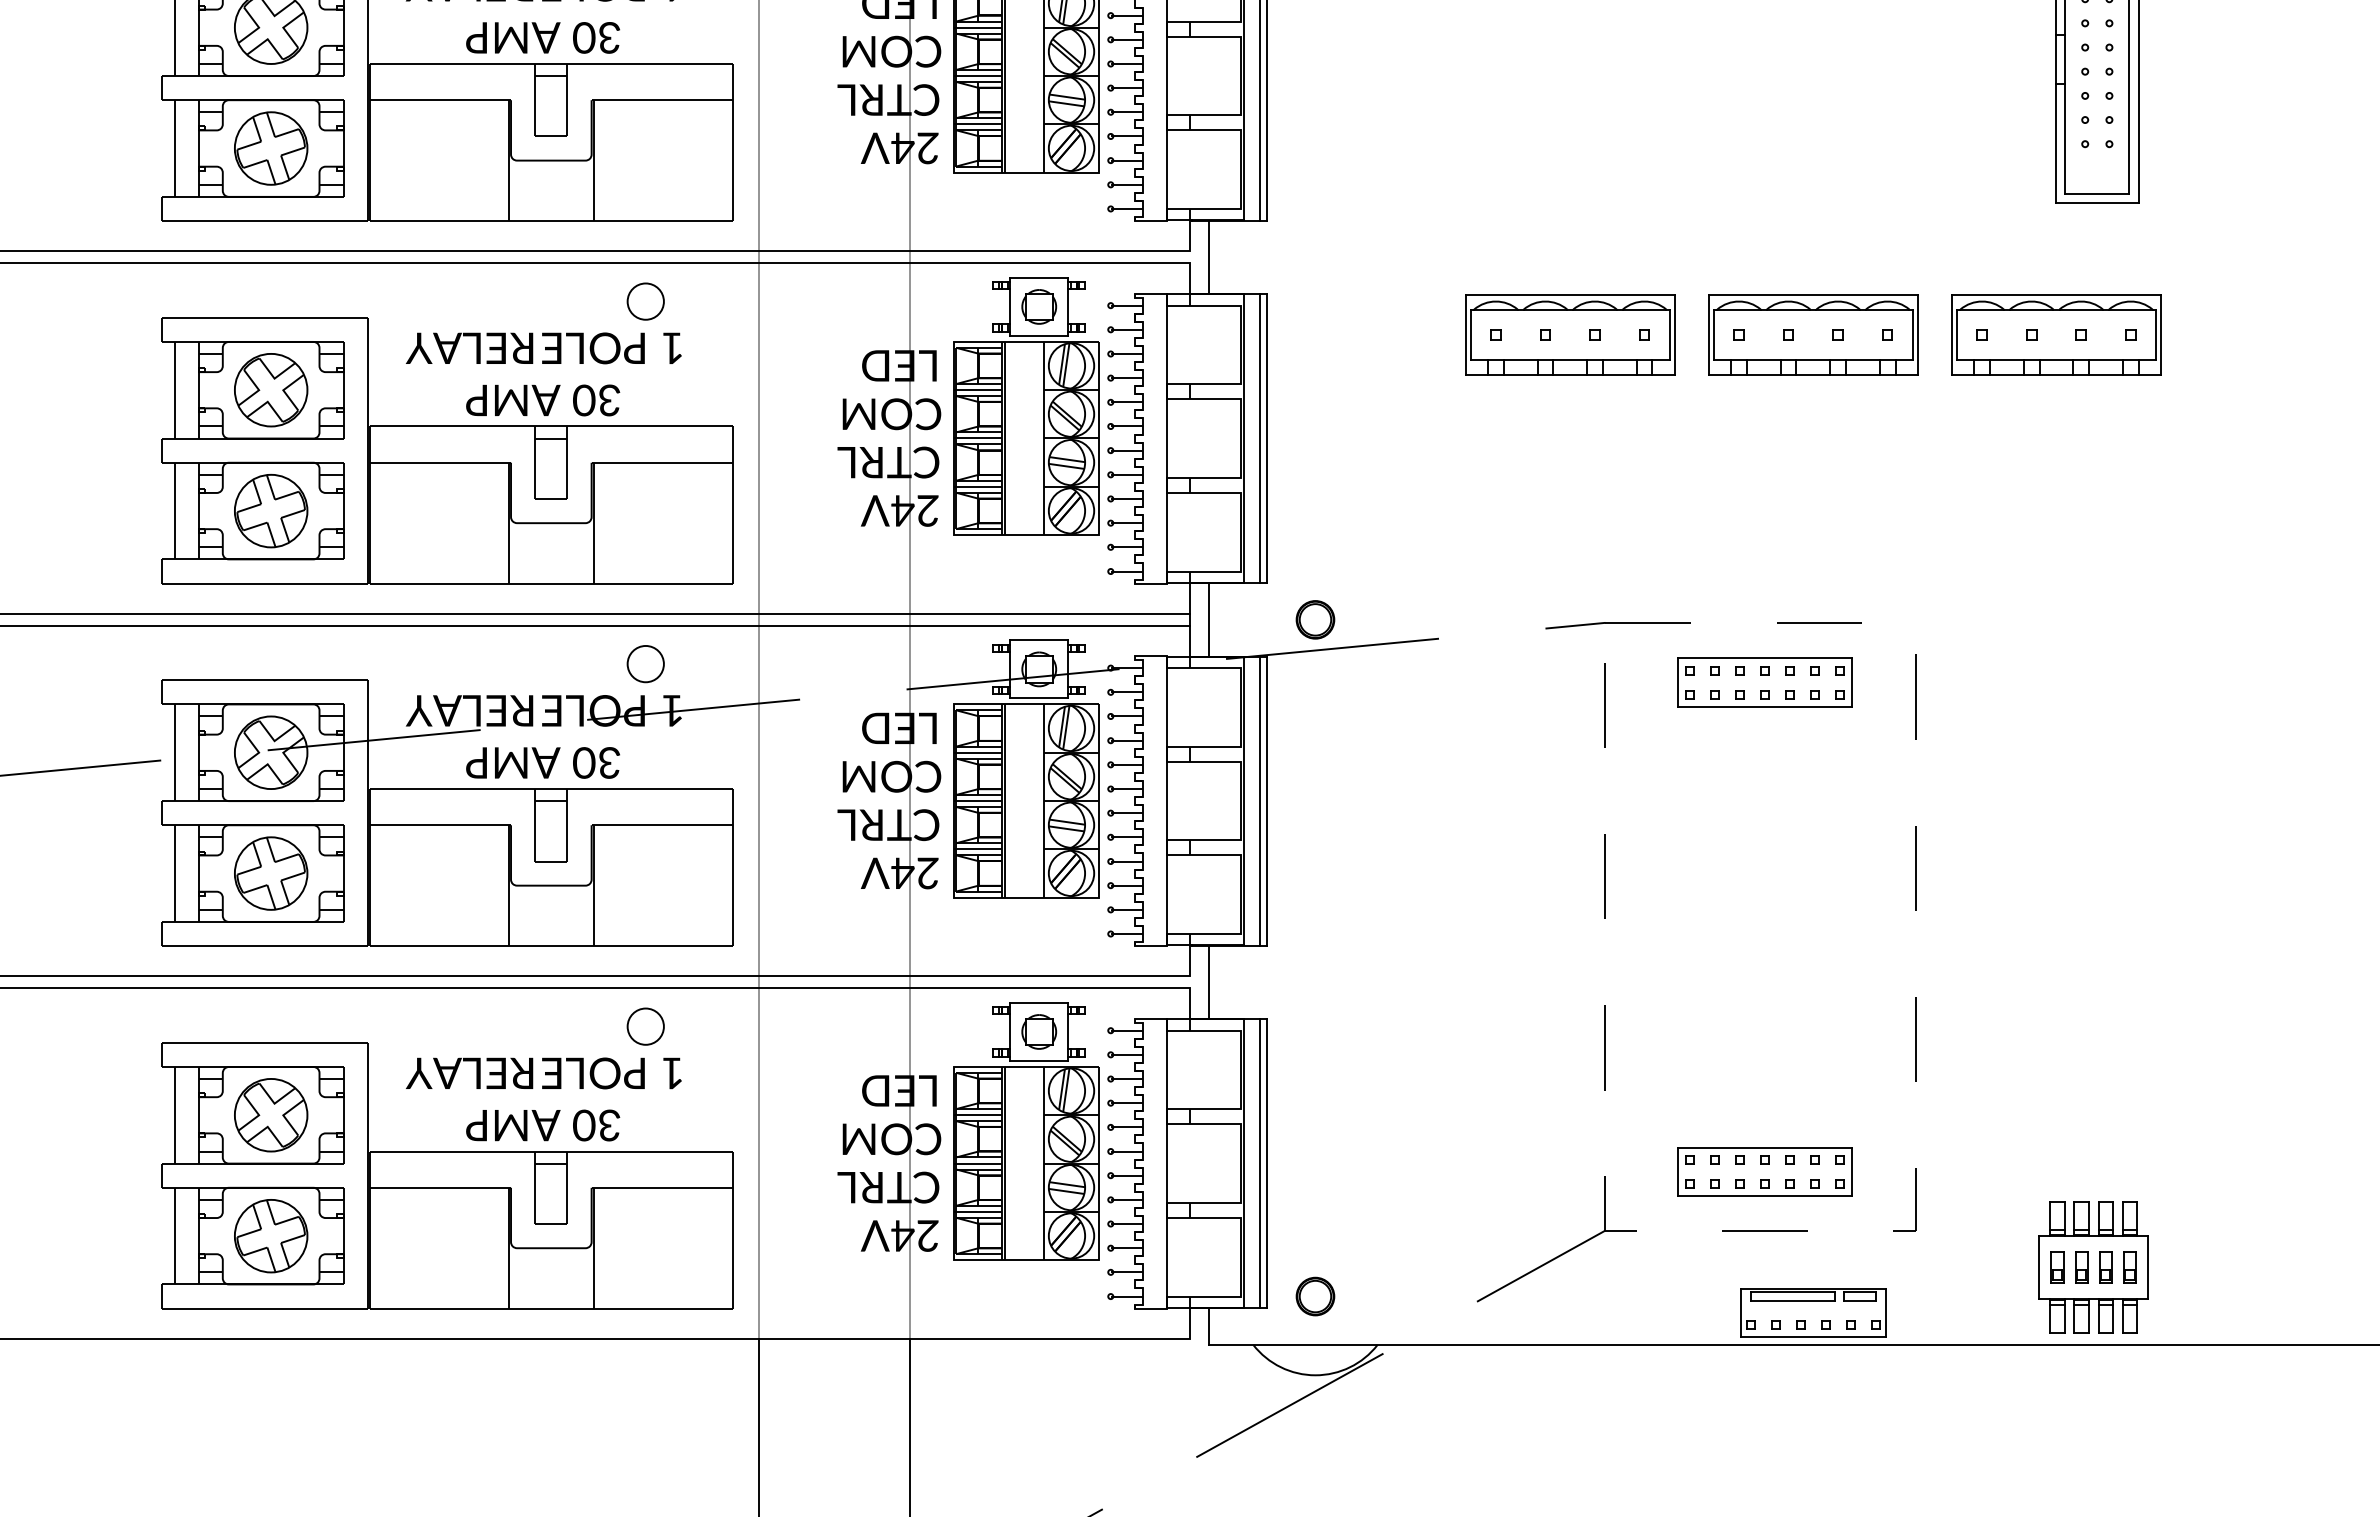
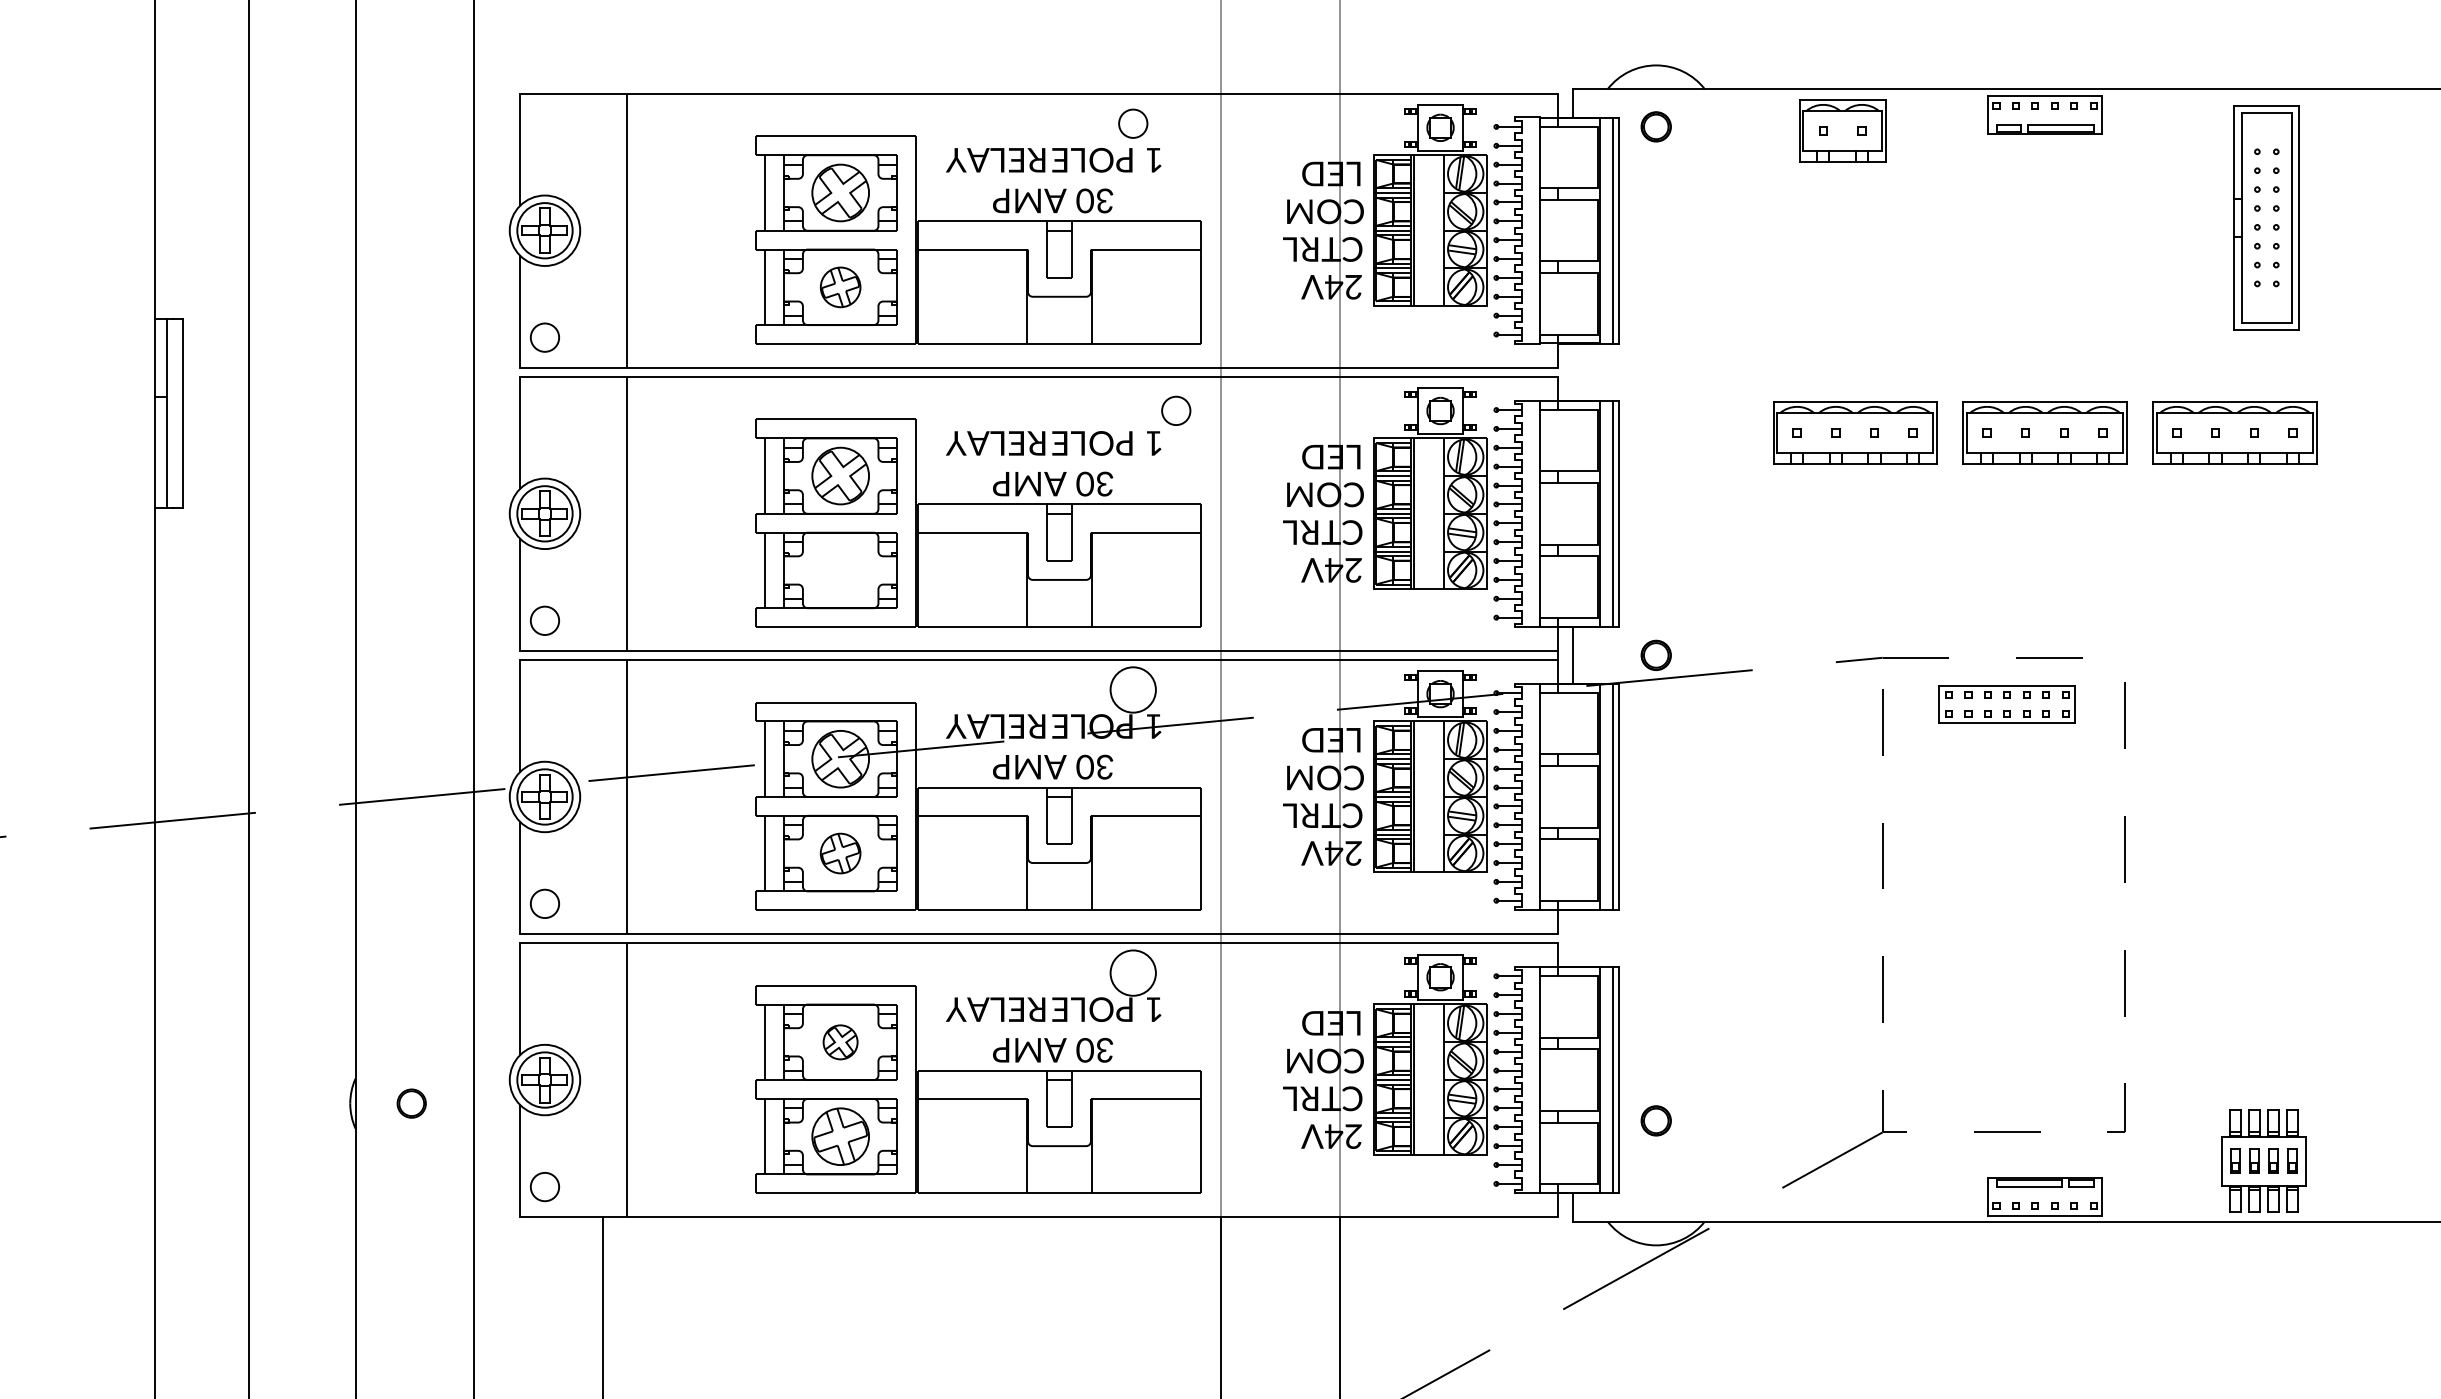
part: (270, 148) -> (840, 287), size x0.7
line: (1209, 256) -> (1573, 371), removed
circle: (646, 301) -> (1176, 410), moved
part: (270, 511) -> (840, 570), removed
circle: (646, 663) -> (1133, 689), size x1.6
part: (270, 873) -> (840, 853), size x0.7
line: (1209, 982) -> (1573, 938), removed
circle: (646, 1025) -> (1133, 972), size x1.6
part: (270, 1115) -> (840, 1042), size x0.6
part: (1763, 1171) -> (2006, 1086), removed
part: (1314, 1296) -> (1655, 1120), moved

